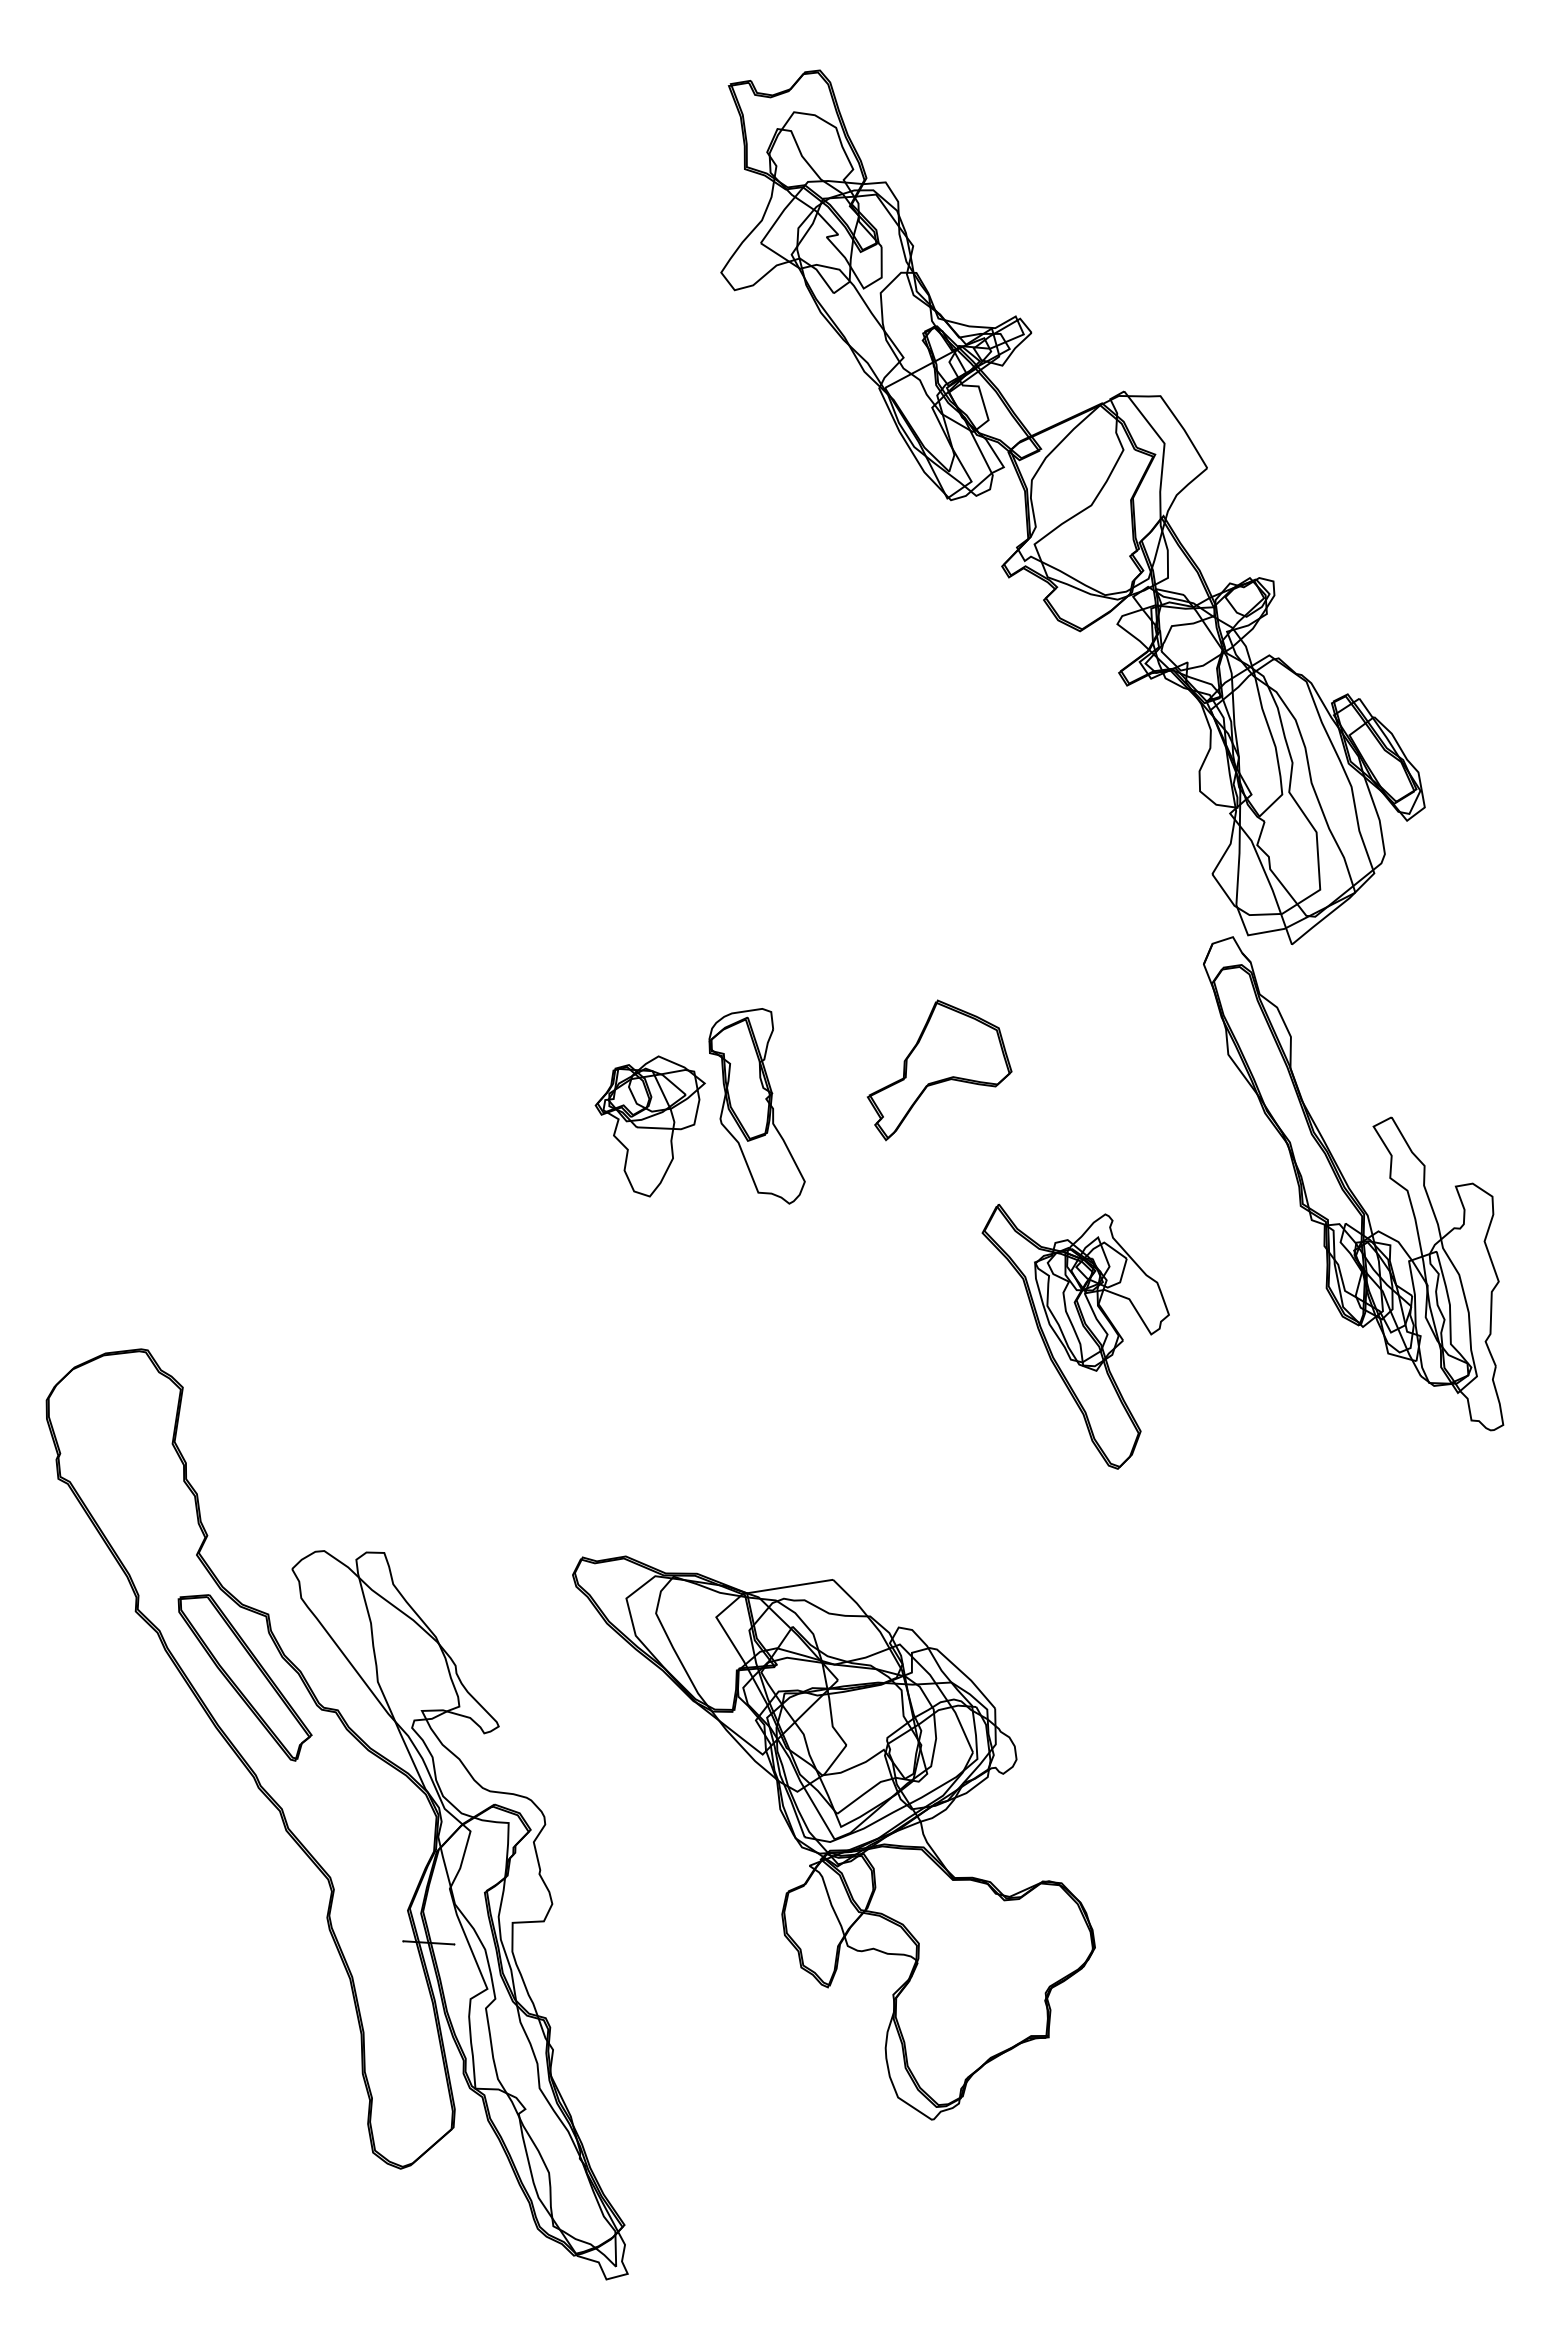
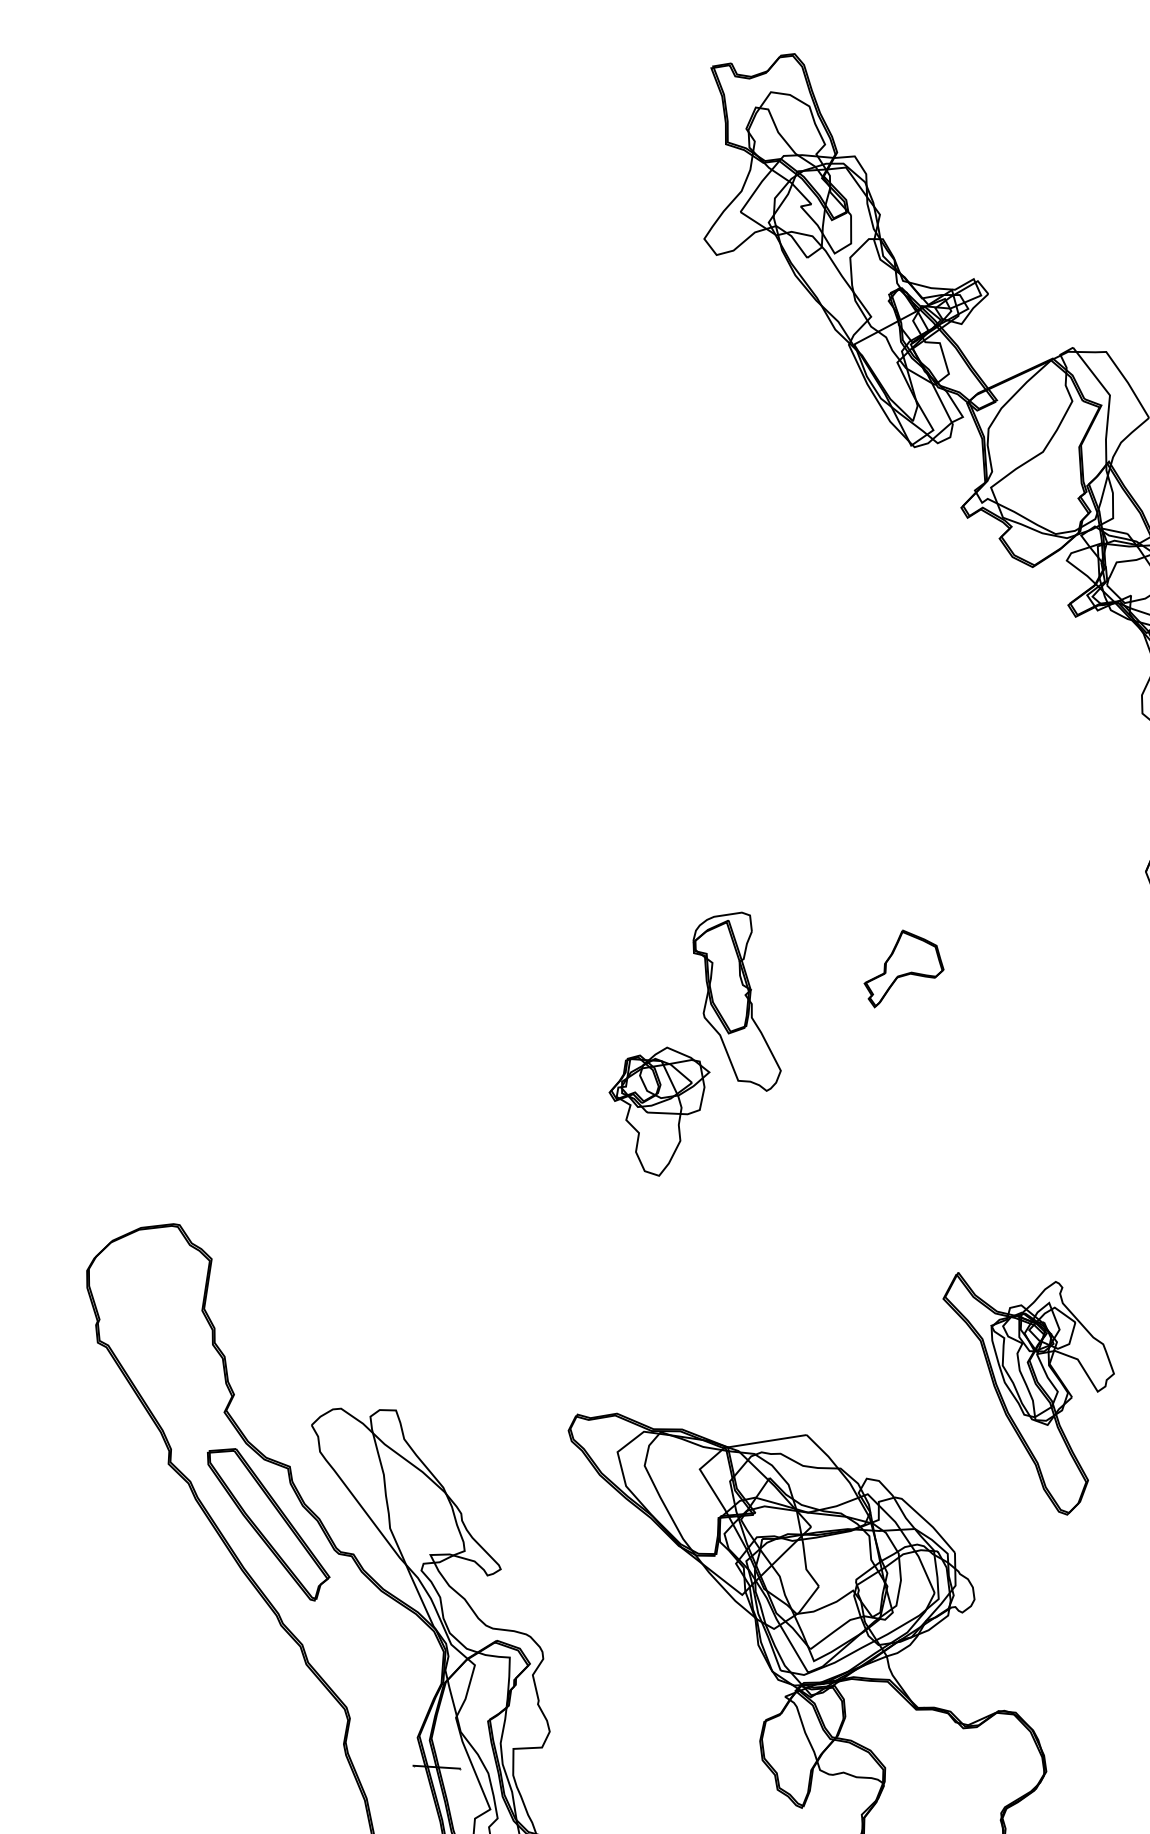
part: (939, 1070) -> (904, 969), size x0.6
part: (649, 1126) -> (658, 1111), moved
part: (1075, 1336) -> (1028, 1393), moved

